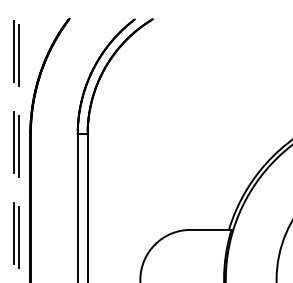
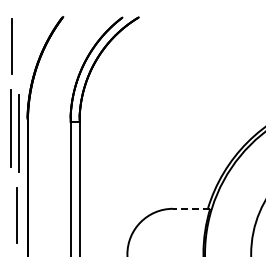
line: (19, 54) -> (17, 49), removed
part: (16, 144) -> (14, 131), size x1.4
line: (210, 229) -> (191, 208), solid -> dashed
line: (13, 232) -> (12, 211), removed

